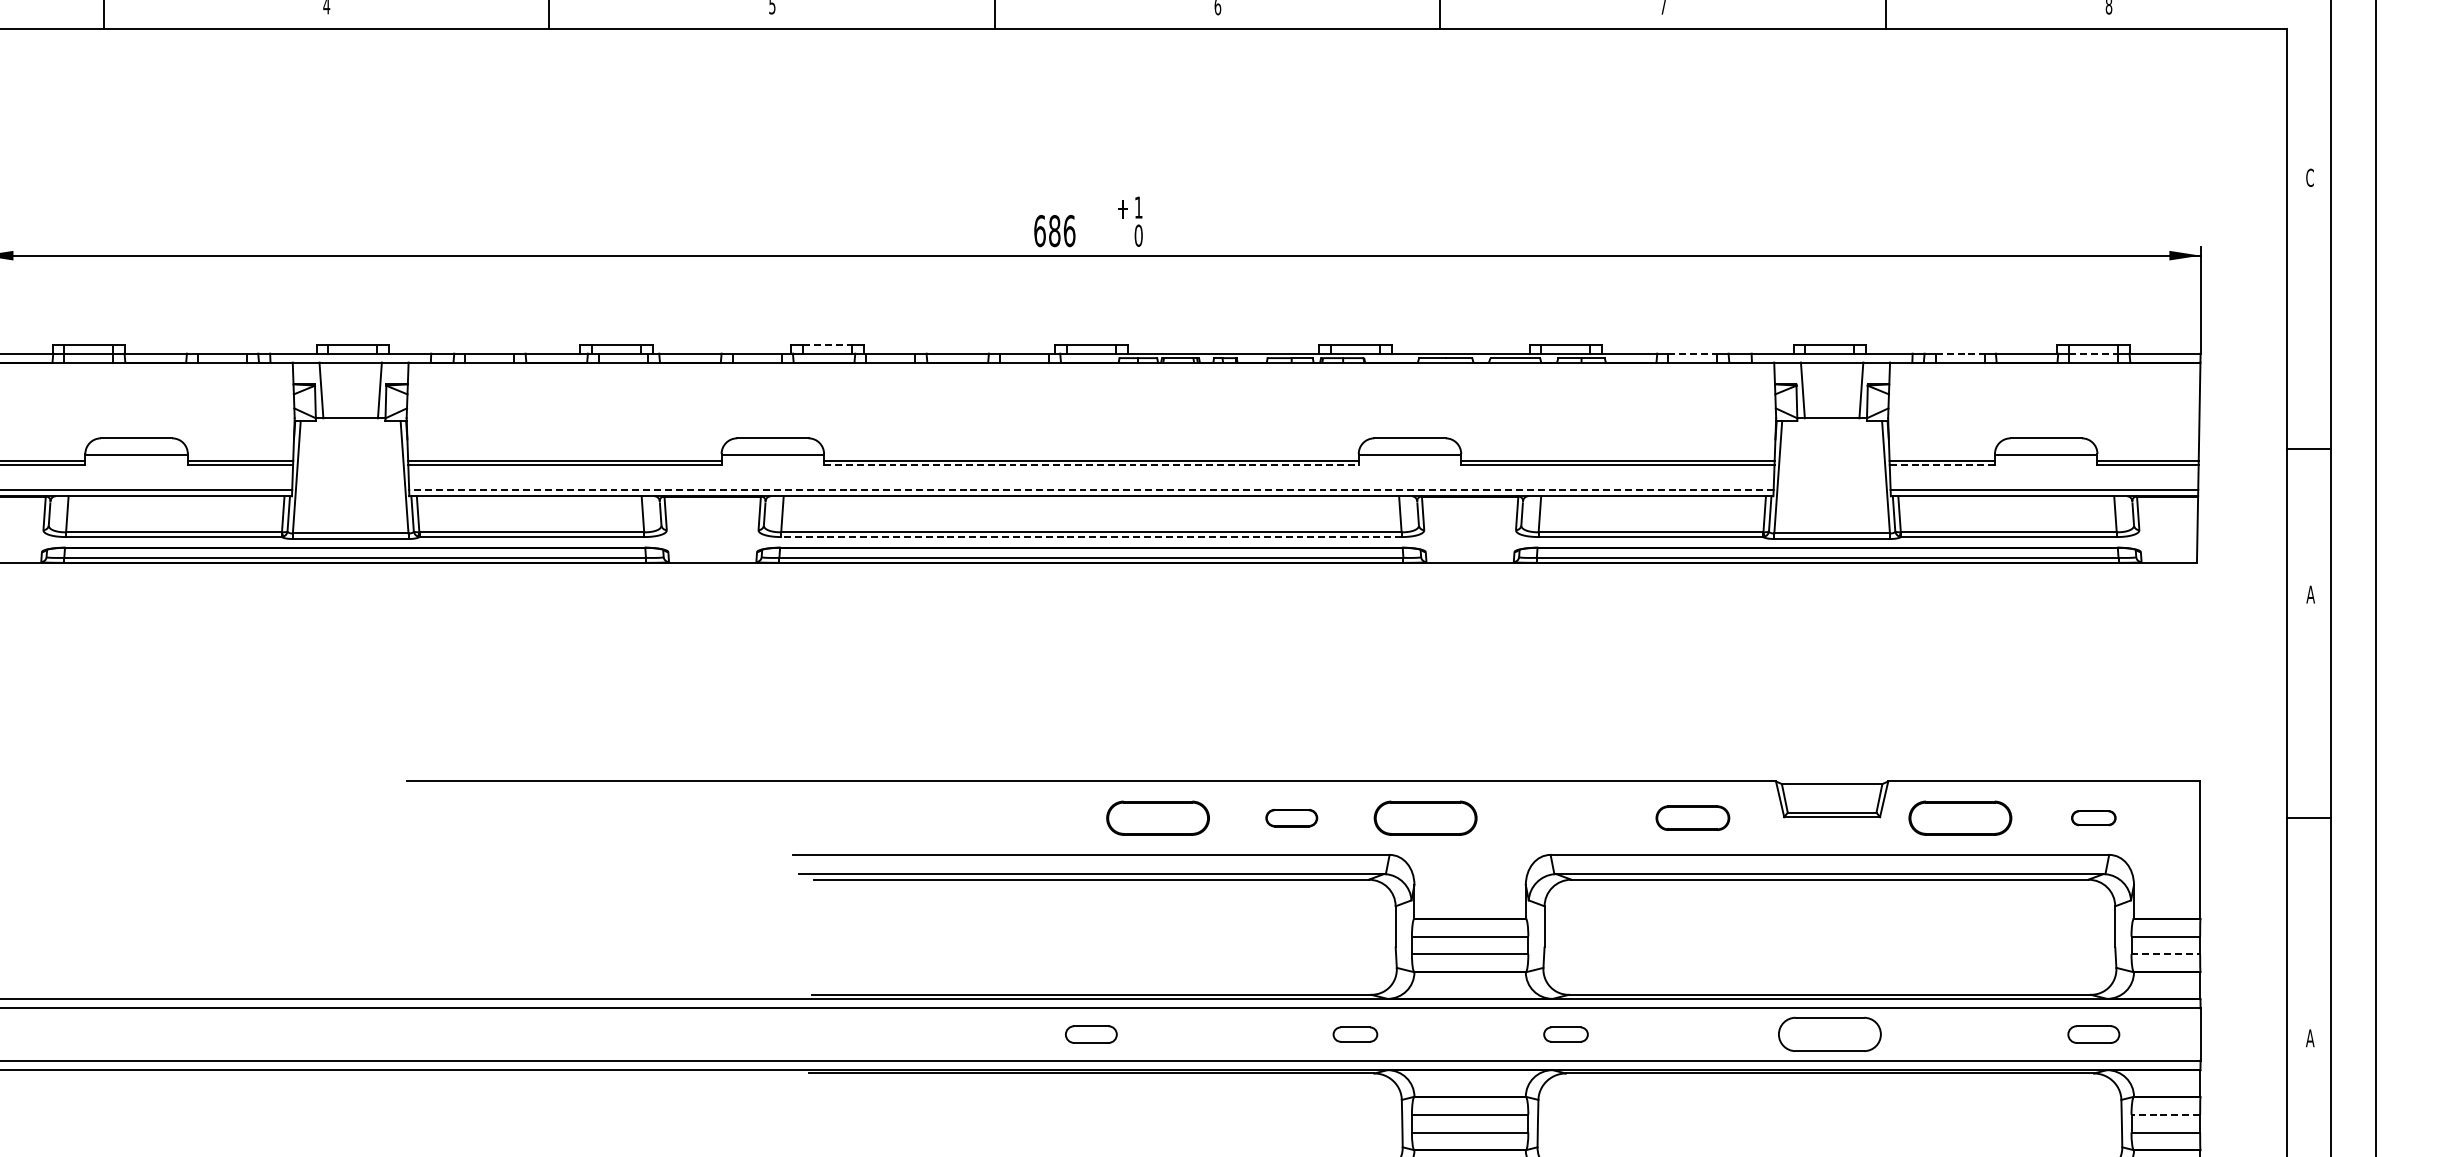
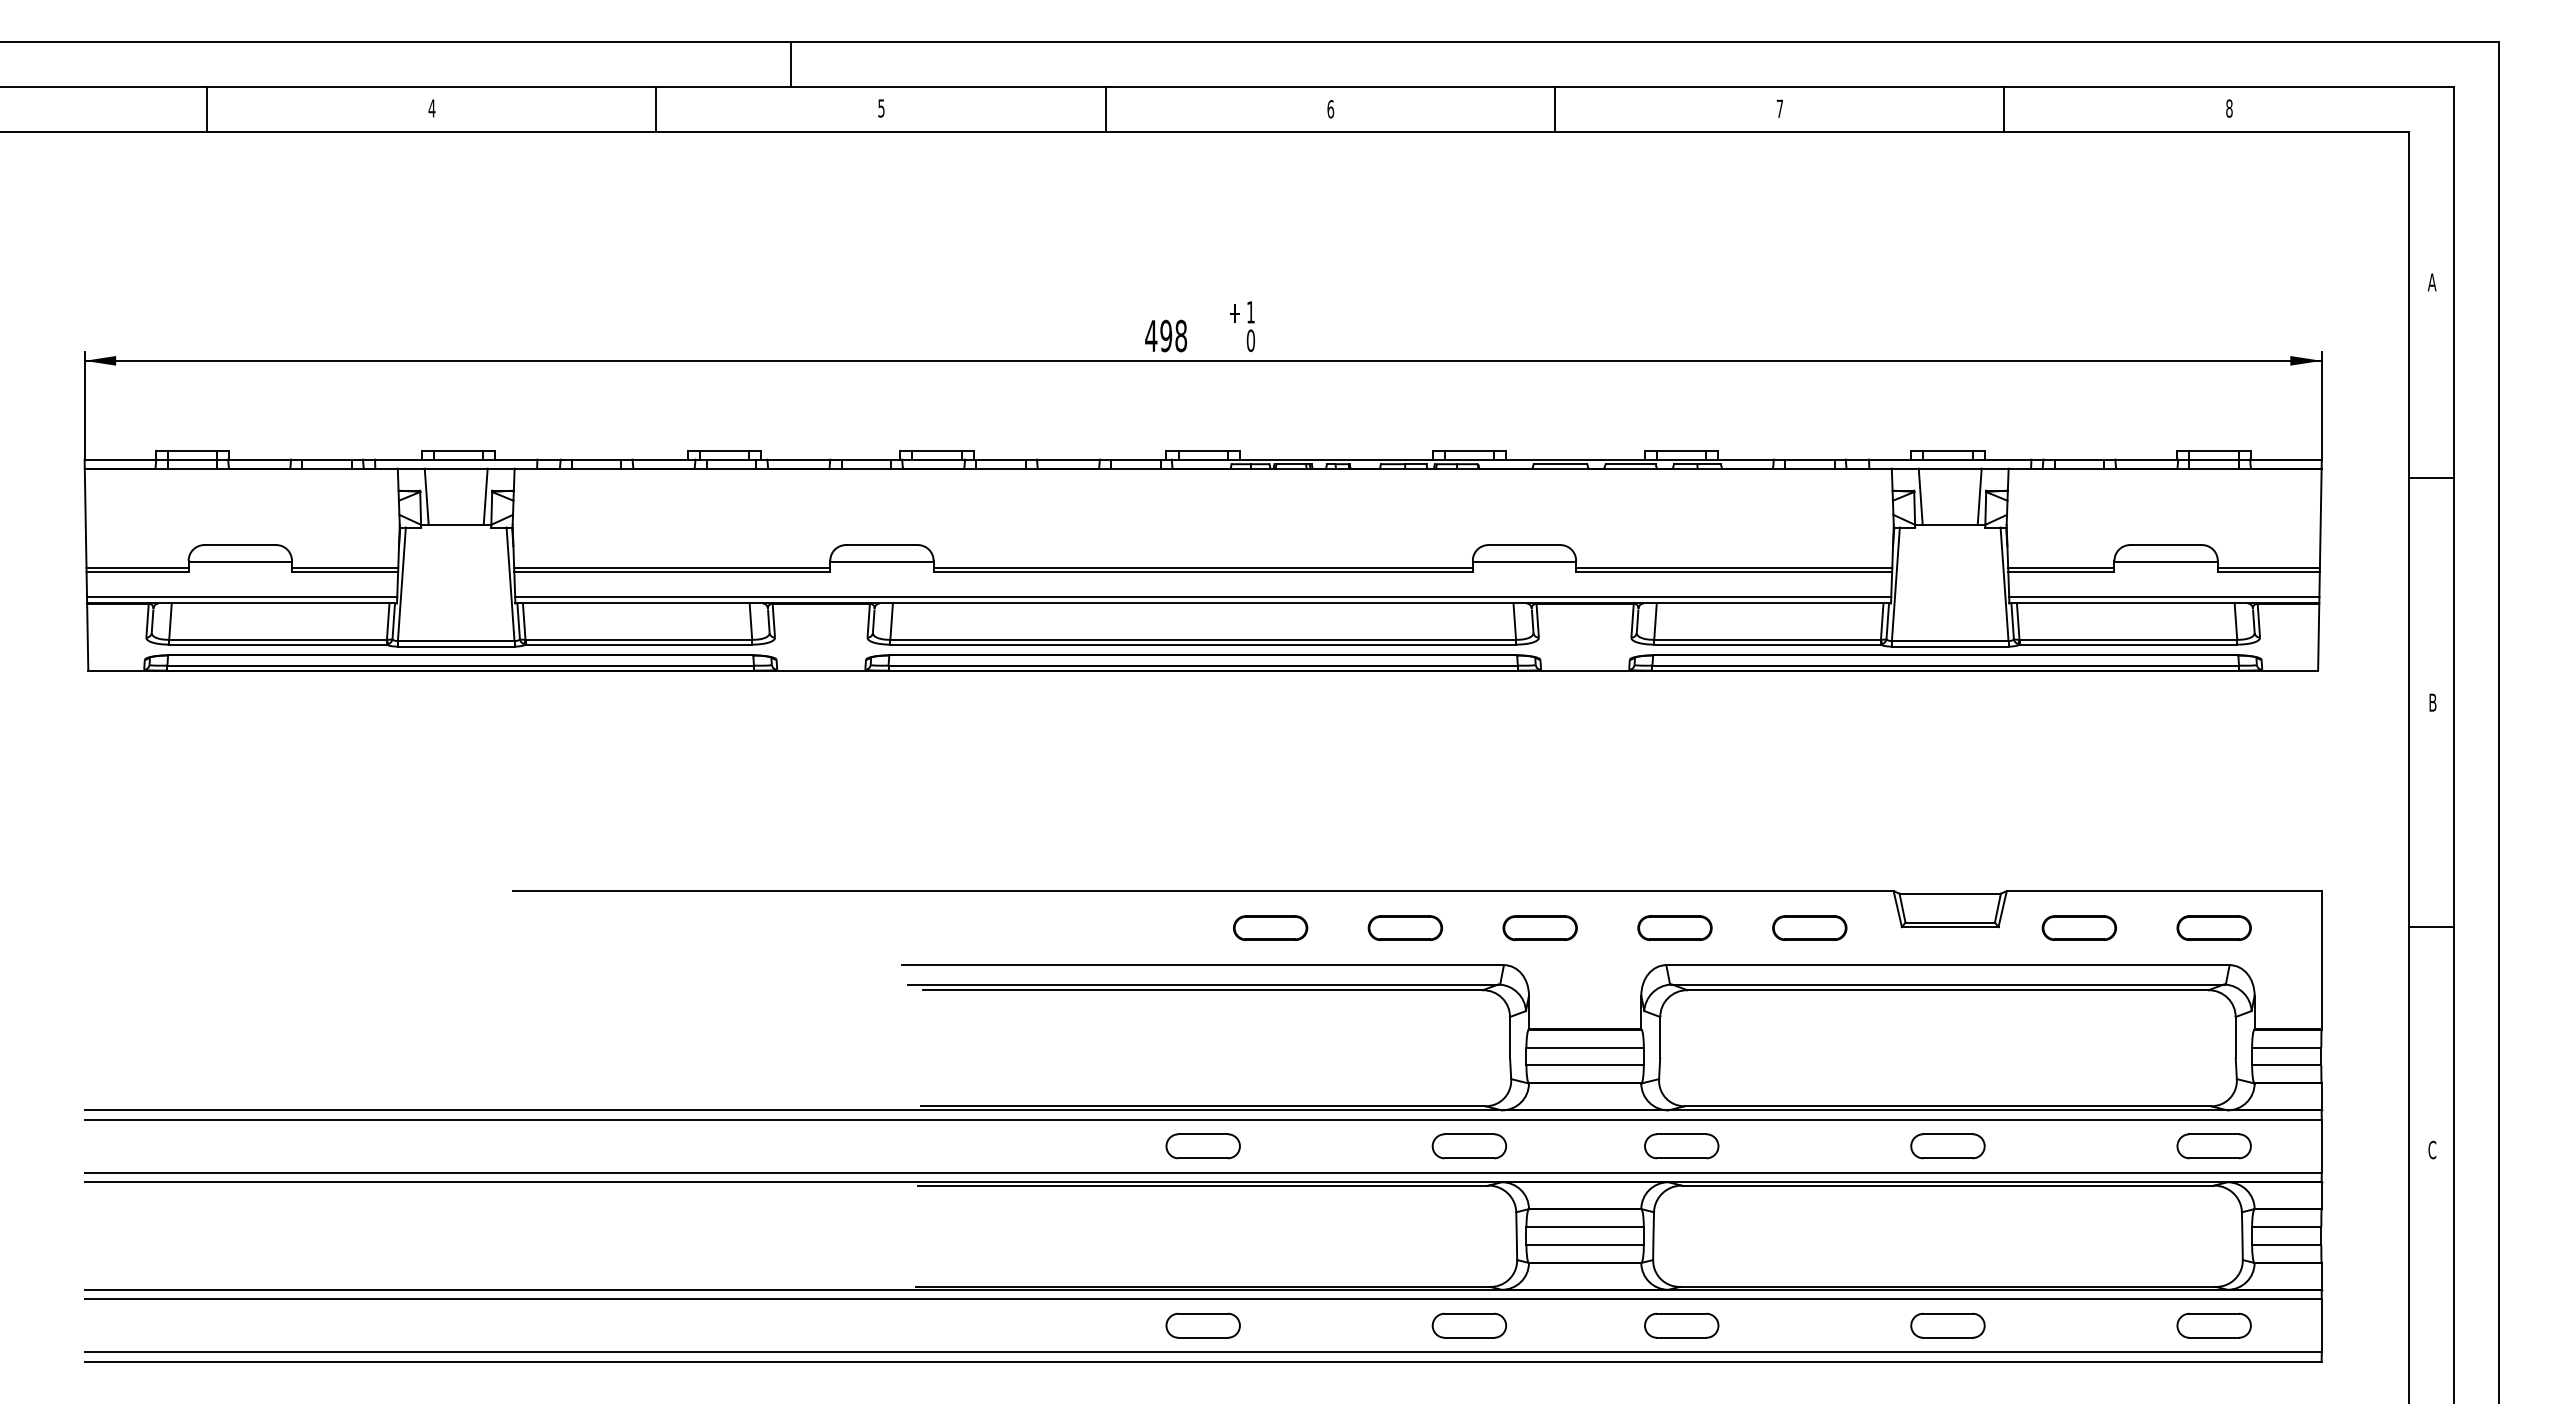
text: (2309, 177) -> (2431, 282), C -> A
text: (1055, 230) -> (1166, 335), 686 -> 498
line: (826, 344) -> (936, 450), dashed -> solid
line: (1692, 353) -> (1809, 459), dashed -> solid
line: (1960, 353) -> (2079, 459), dashed -> solid
line: (2094, 353) -> (2214, 459), dashed -> solid
line: (2308, 449) -> (2430, 478), moved
line: (1091, 465) -> (1203, 572), dashed -> solid
line: (1942, 465) -> (2061, 572), dashed -> solid
line: (1090, 490) -> (1202, 597), dashed -> solid
line: (1091, 536) -> (1203, 644), dashed -> solid
text: (2310, 594) -> (2432, 702), A -> B
part: (1158, 817) -> (1270, 927), size x0.71
part: (1291, 817) -> (1404, 927), size x1.43
part: (1424, 817) -> (1539, 927), size x0.71
part: (1558, 817) -> (1674, 927), added
part: (1959, 817) -> (2078, 927), size x0.71
part: (2093, 817) -> (2213, 927), size x1.67
line: (2165, 954) -> (2286, 1065), dashed -> solid
part: (1090, 1034) -> (1202, 1146), size x1.43
part: (1355, 1034) -> (1469, 1146), size x1.67
part: (1565, 1034) -> (1681, 1146), size x1.67
part: (1829, 1034) -> (1947, 1146), size x0.71
part: (2093, 1034) -> (2213, 1146), size x1.43
text: (2310, 1037) -> (2432, 1149), A -> C
line: (2165, 1115) -> (2286, 1227), dashed -> solid

